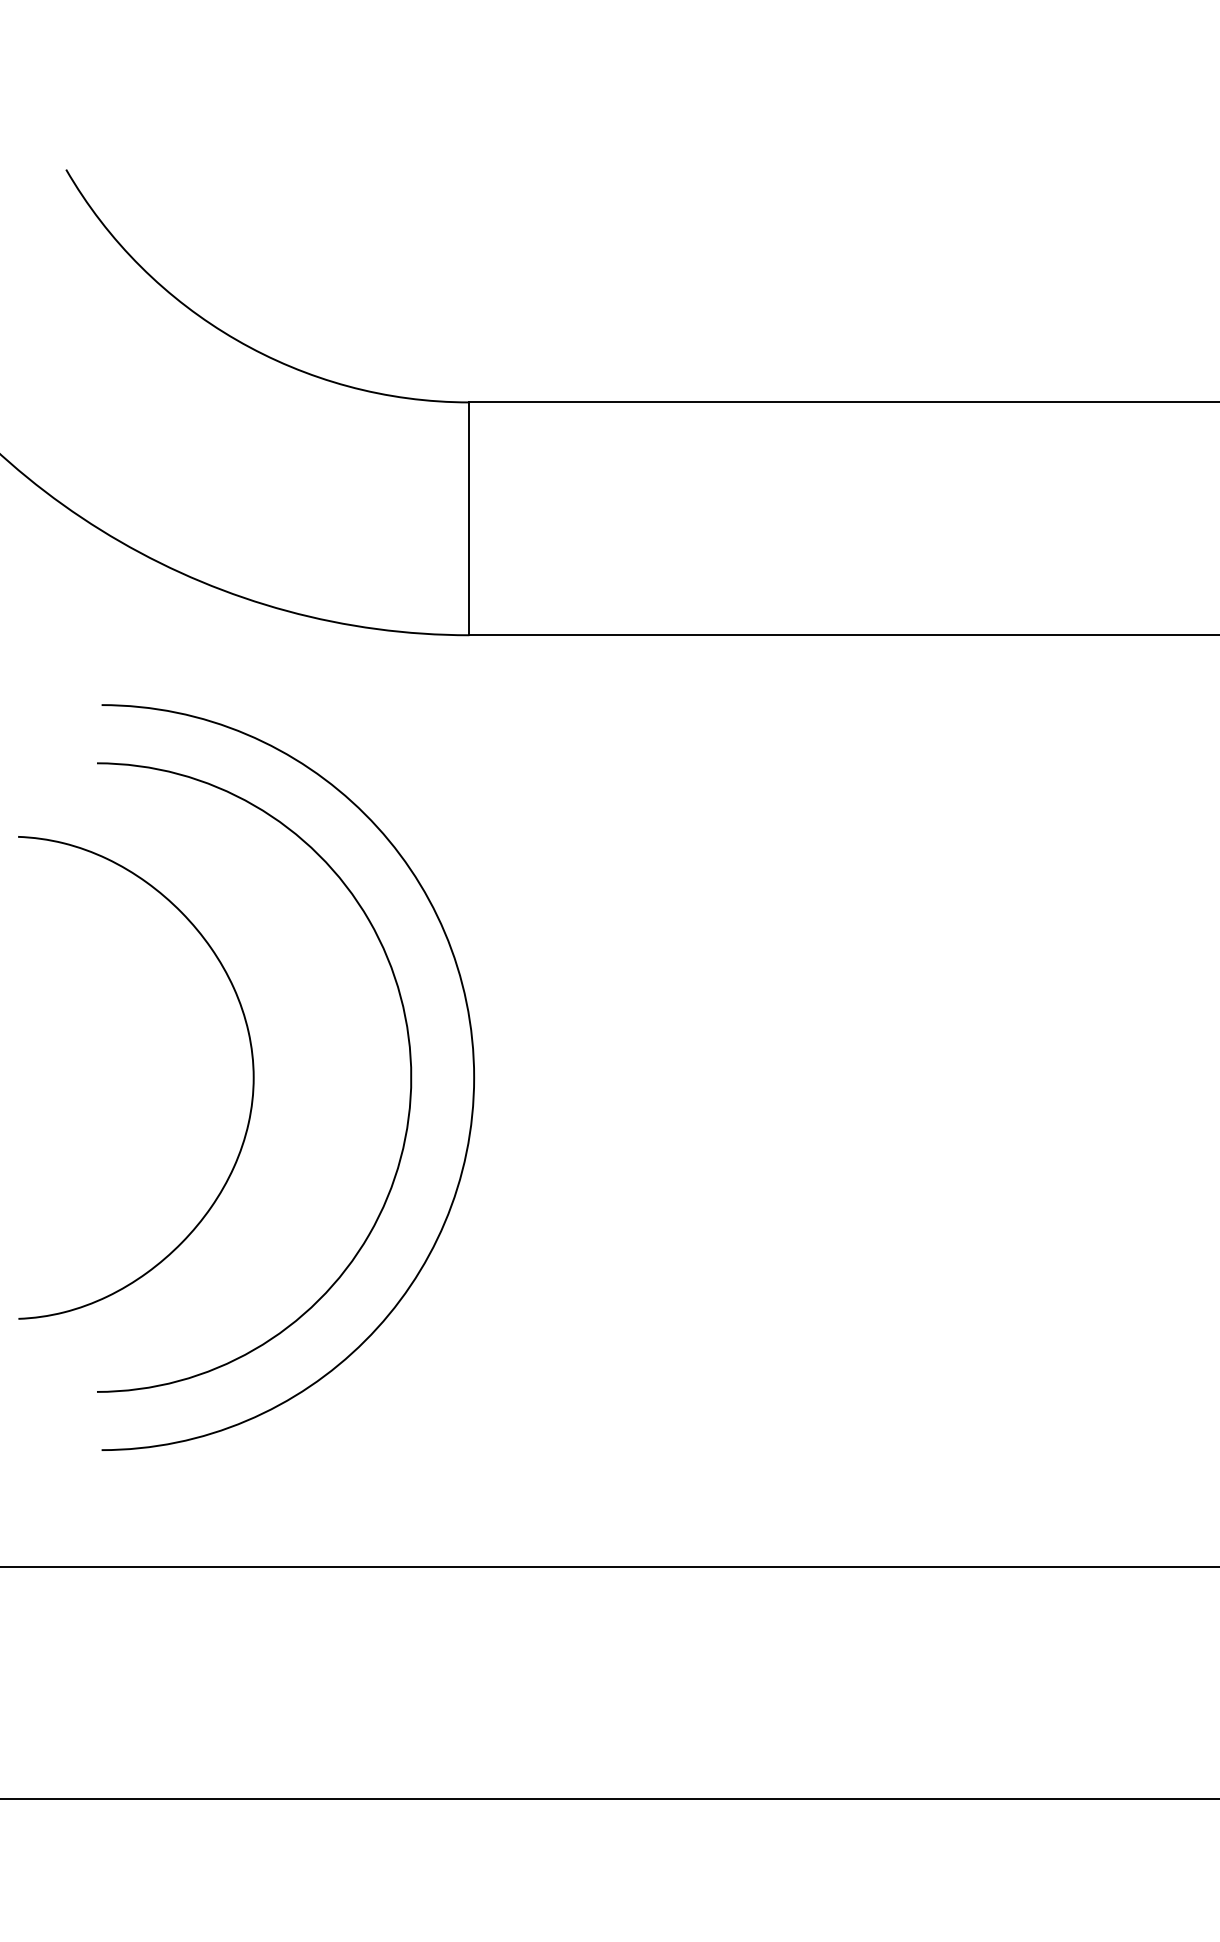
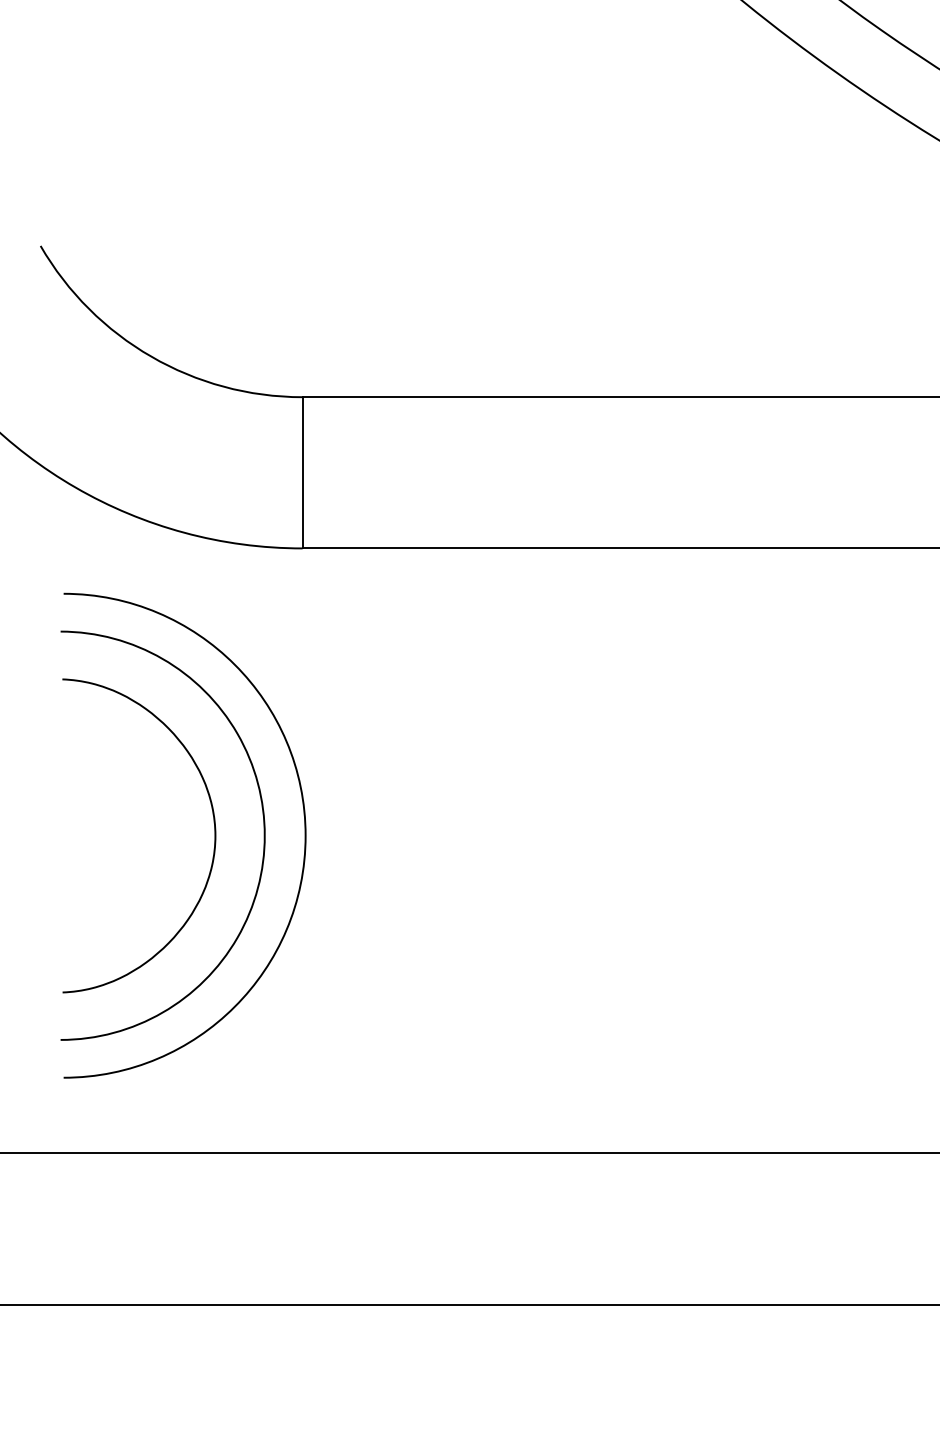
curve: (252, 1077) -> (214, 835), moved

